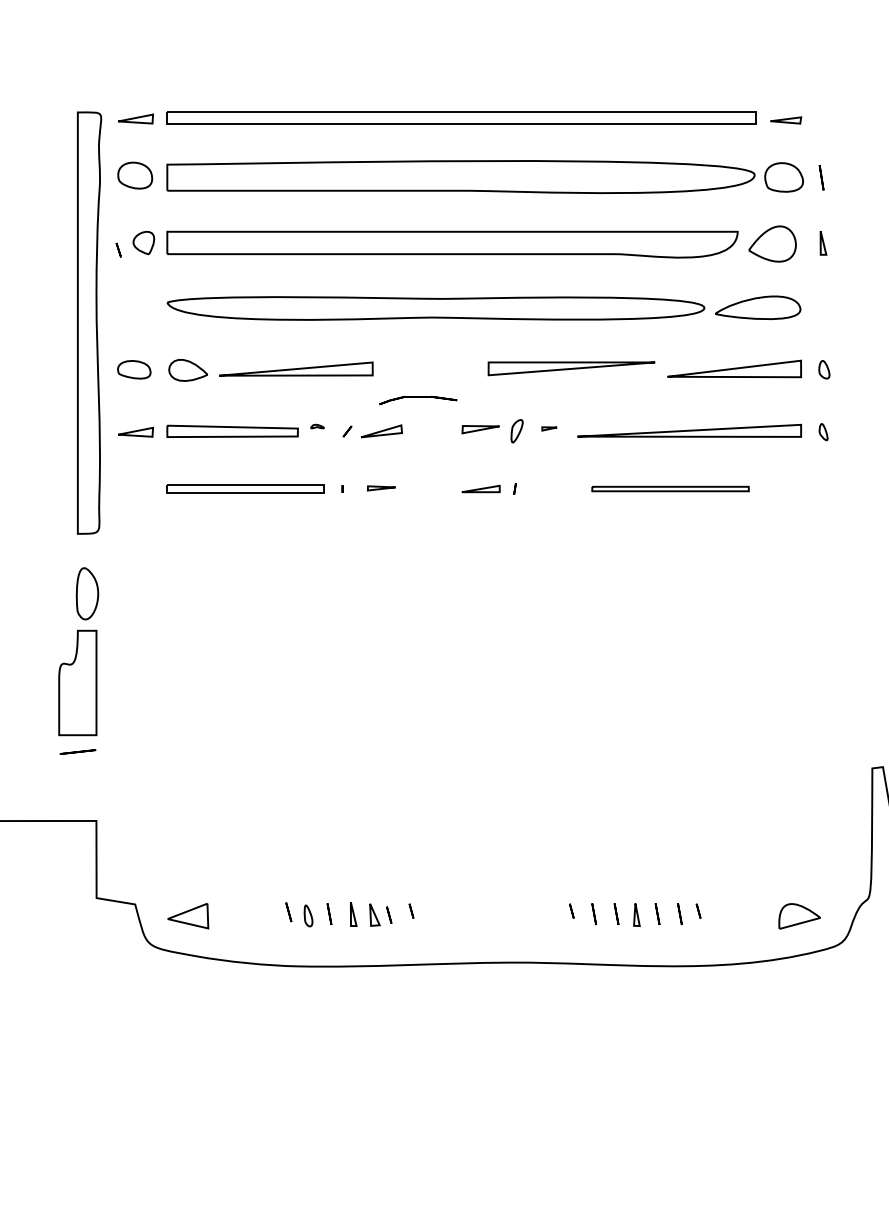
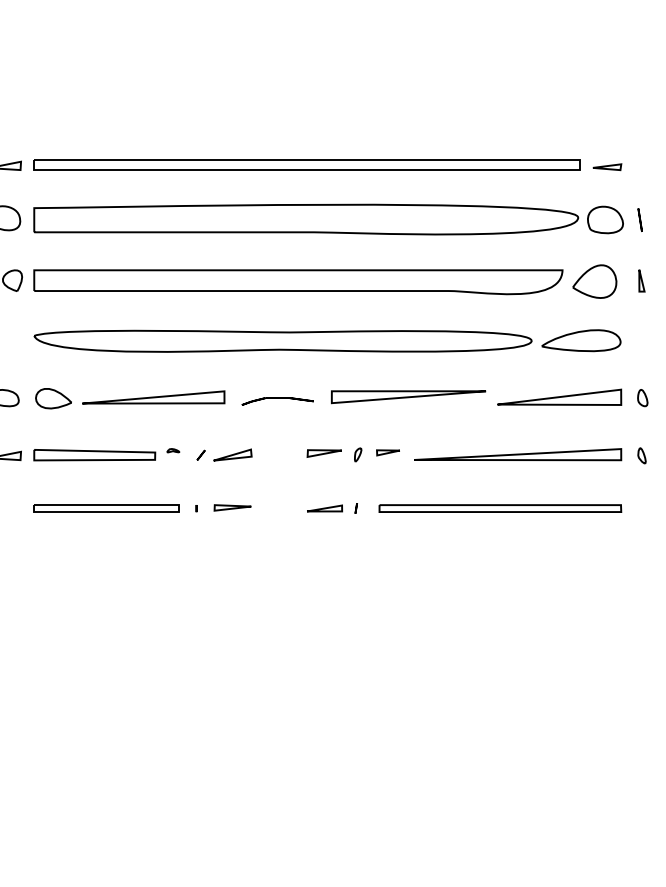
part: (418, 400) -> (277, 401), moved
part: (549, 428) -> (388, 452), size x1.67
part: (516, 430) -> (357, 454), size x0.62
part: (381, 488) -> (232, 508), size x1.43
part: (670, 488) -> (500, 508), size x1.67

